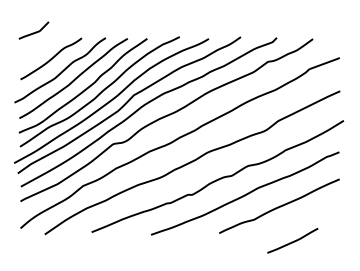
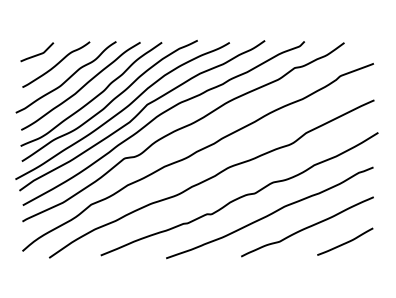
curve: (33, 32) -> (36, 54), moved
curve: (292, 241) -> (344, 242), moved

